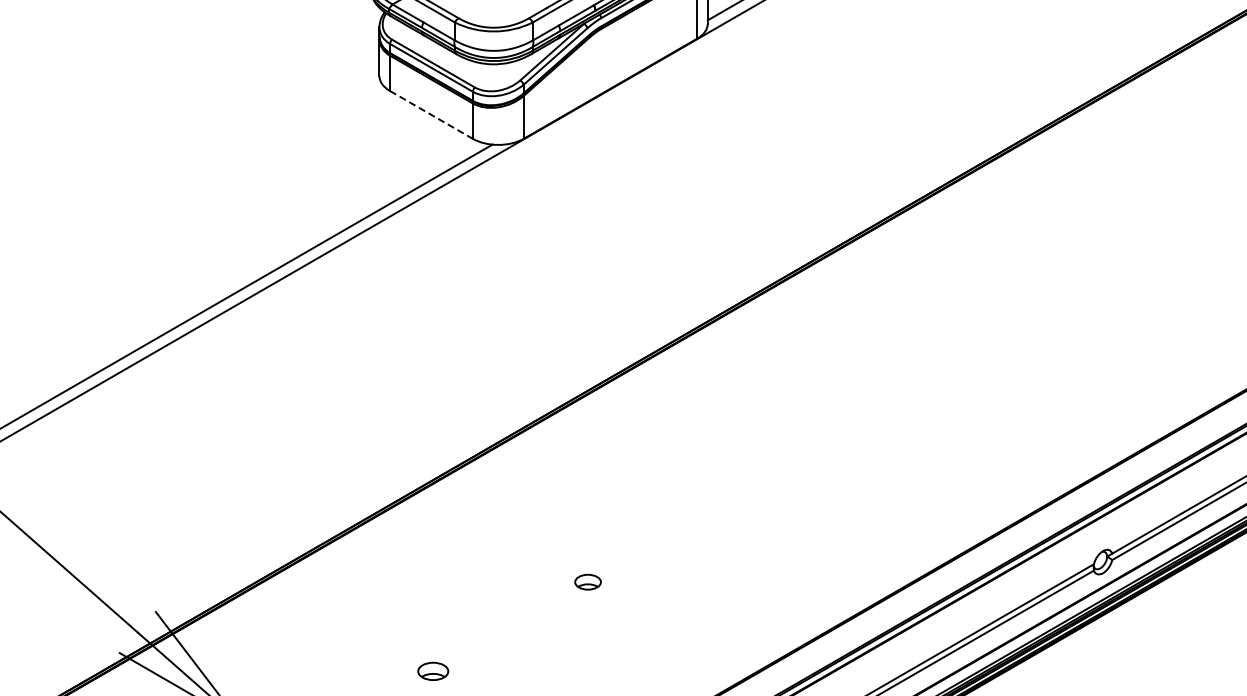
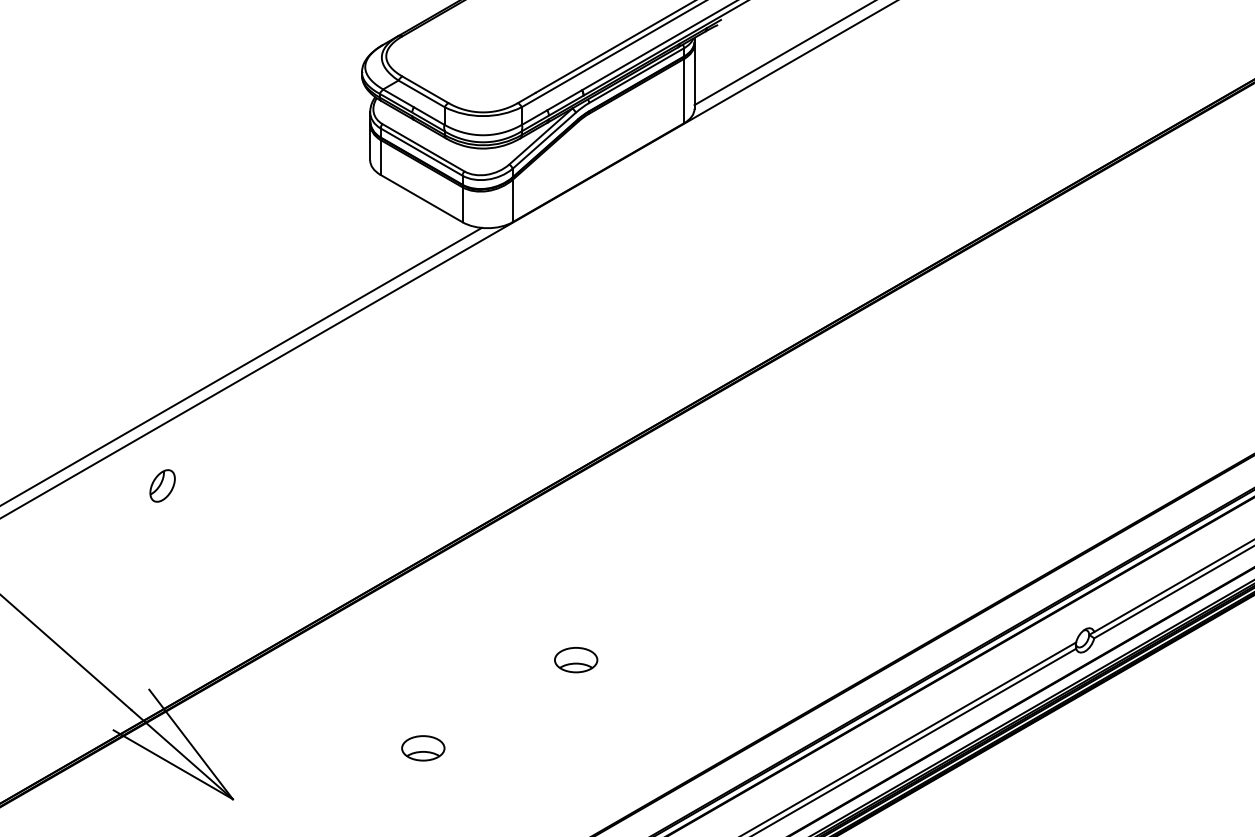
line: (431, 114) -> (421, 198), dashed -> solid
part: (169, 405) -> (162, 485), added
part: (588, 582) -> (576, 660), size x1.67
part: (433, 671) -> (423, 748), size x1.43

